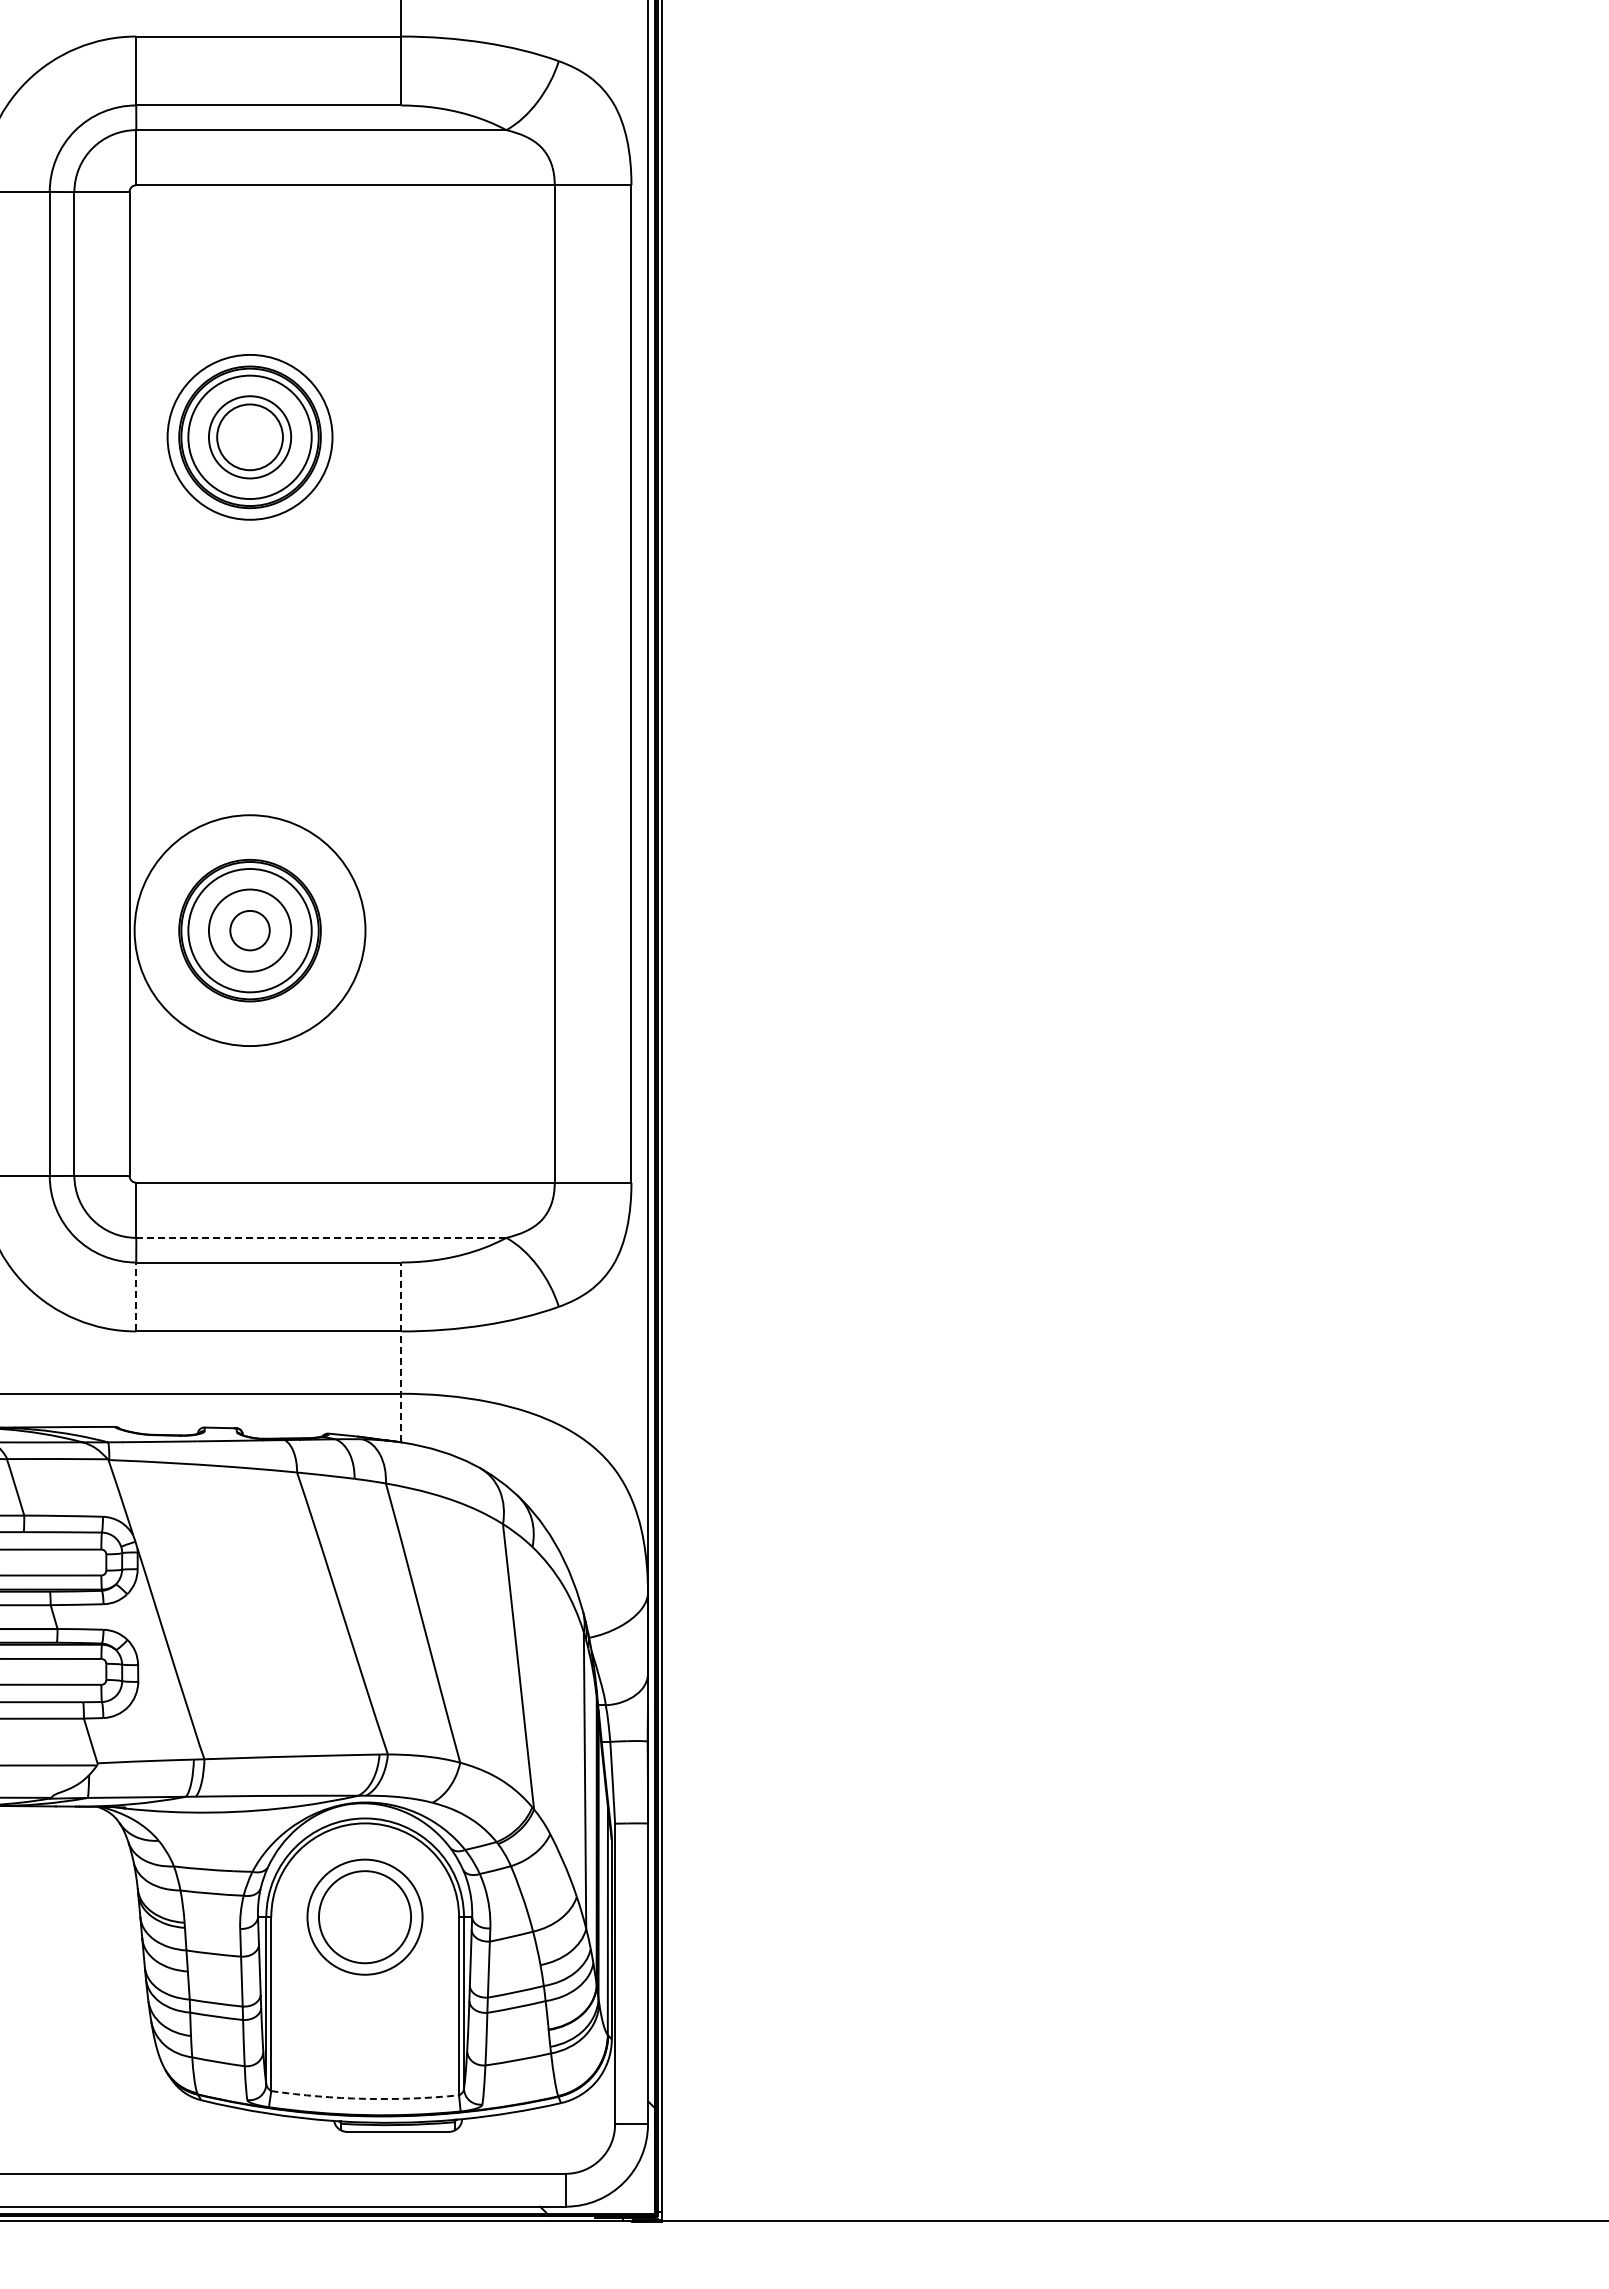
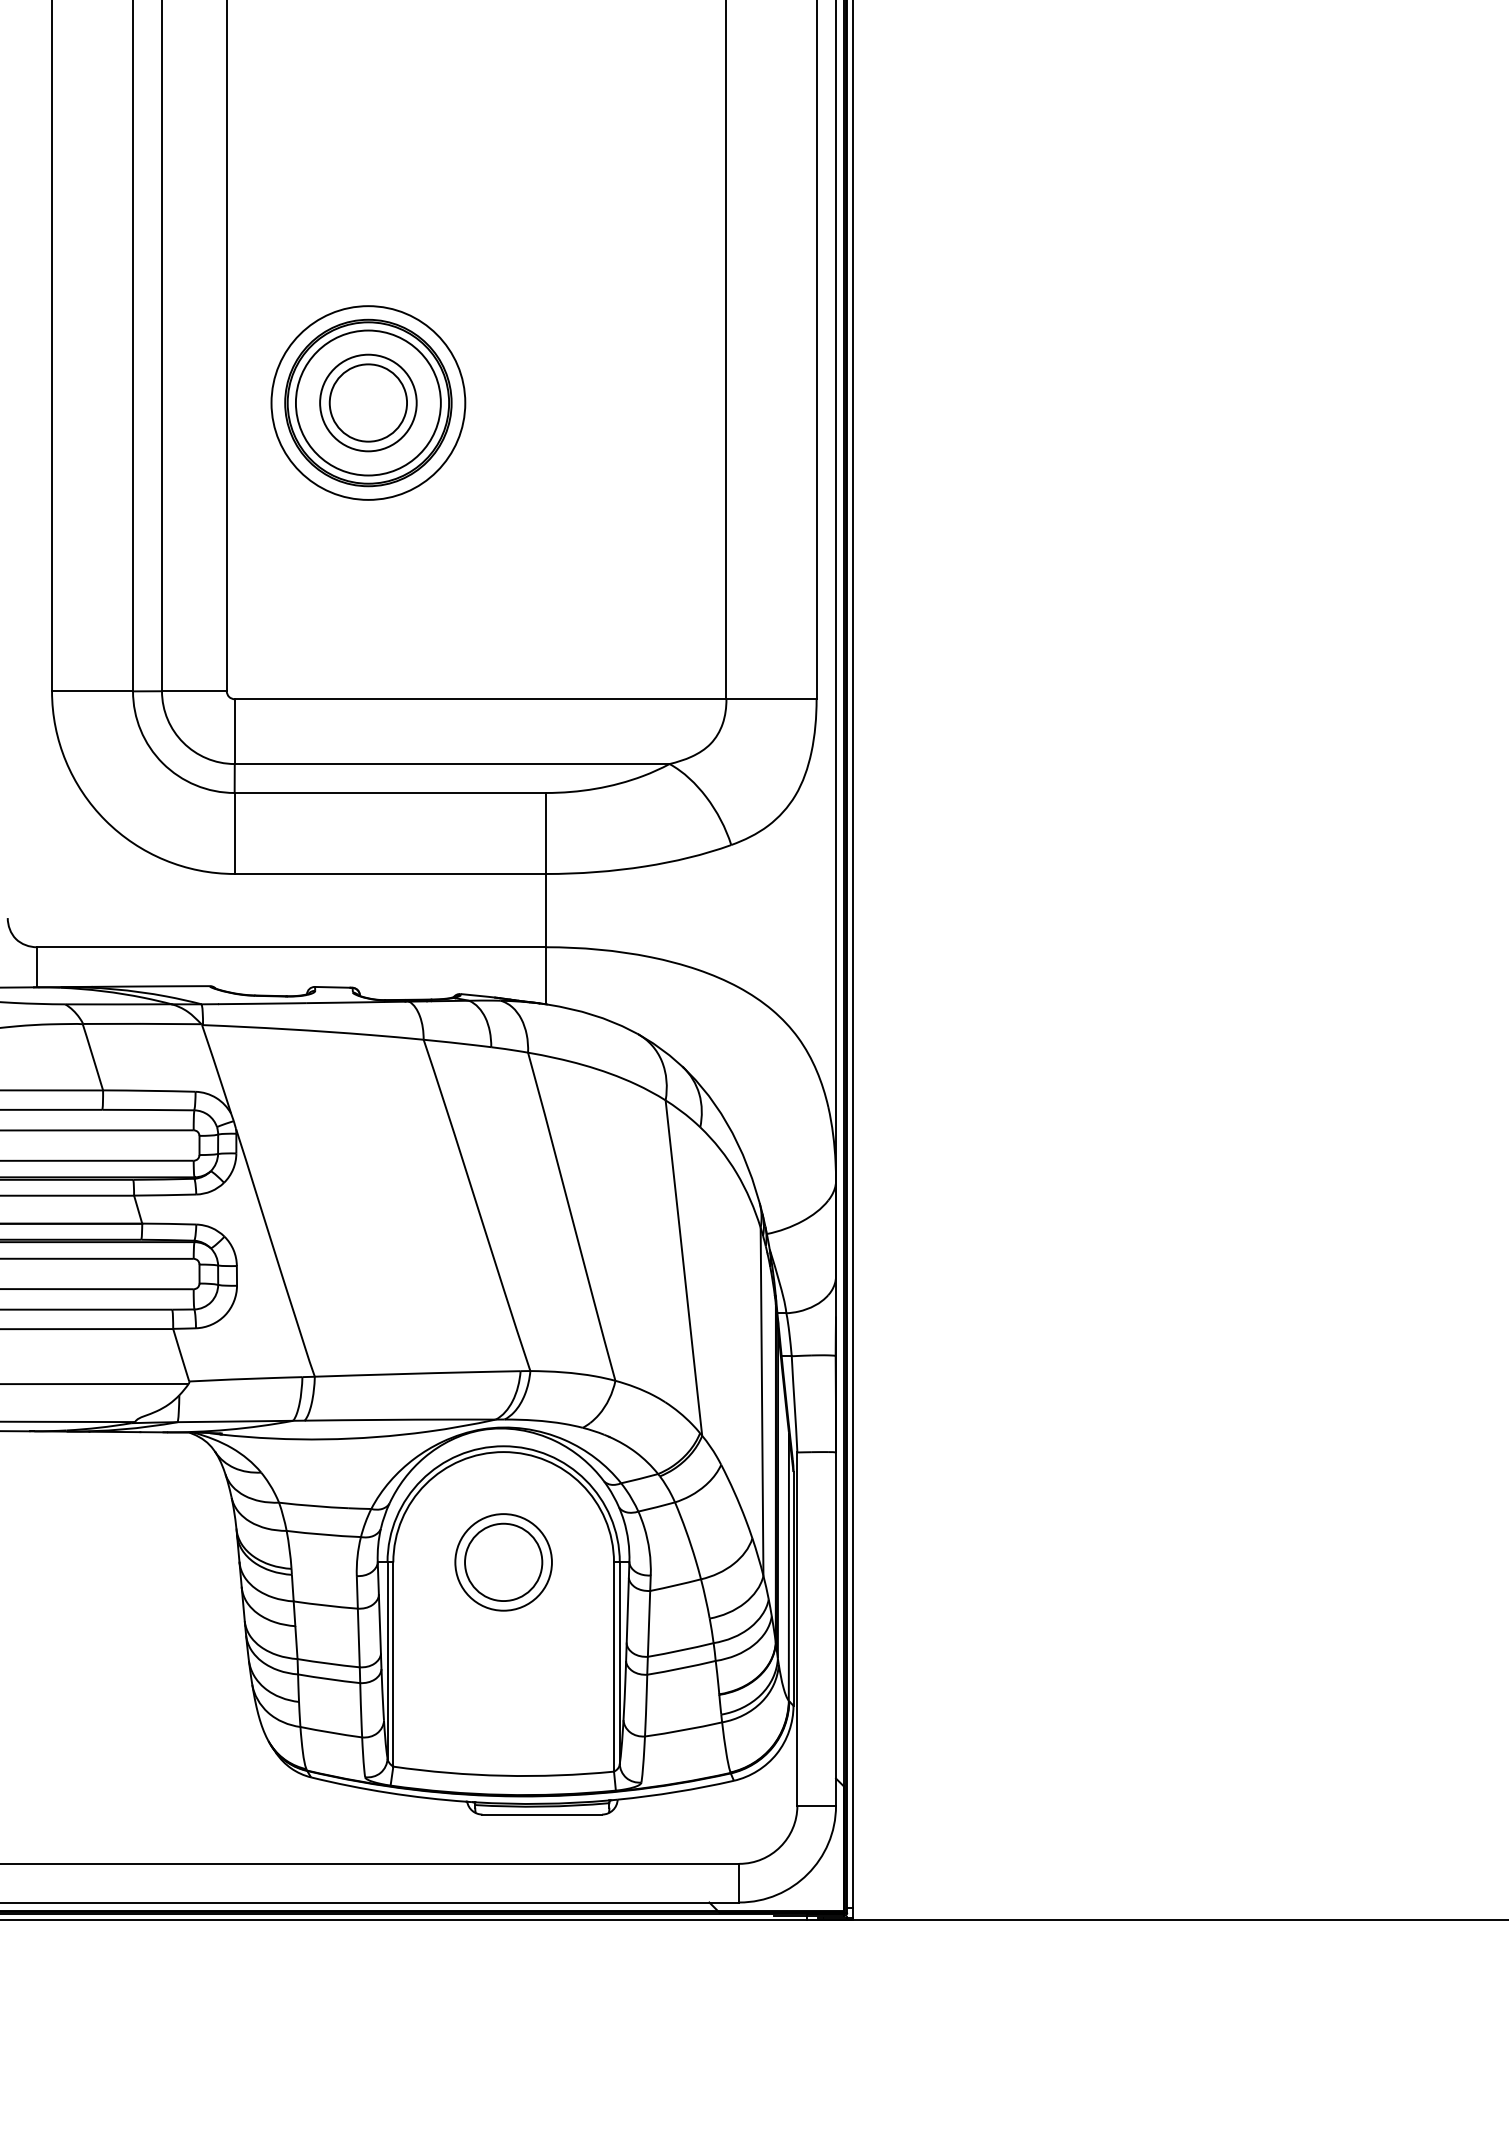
circle: (249, 930) -> (367, 402), size x0.71
circle: (249, 930) -> (367, 402), size x1.67
line: (320, 1237) -> (451, 763), dashed -> solid
line: (136, 1296) -> (234, 832), dashed -> solid
line: (401, 1352) -> (546, 898), dashed -> solid
part: (365, 1917) -> (504, 1562), size x0.71
arc: (365, 2098) -> (504, 1775), dashed -> solid

